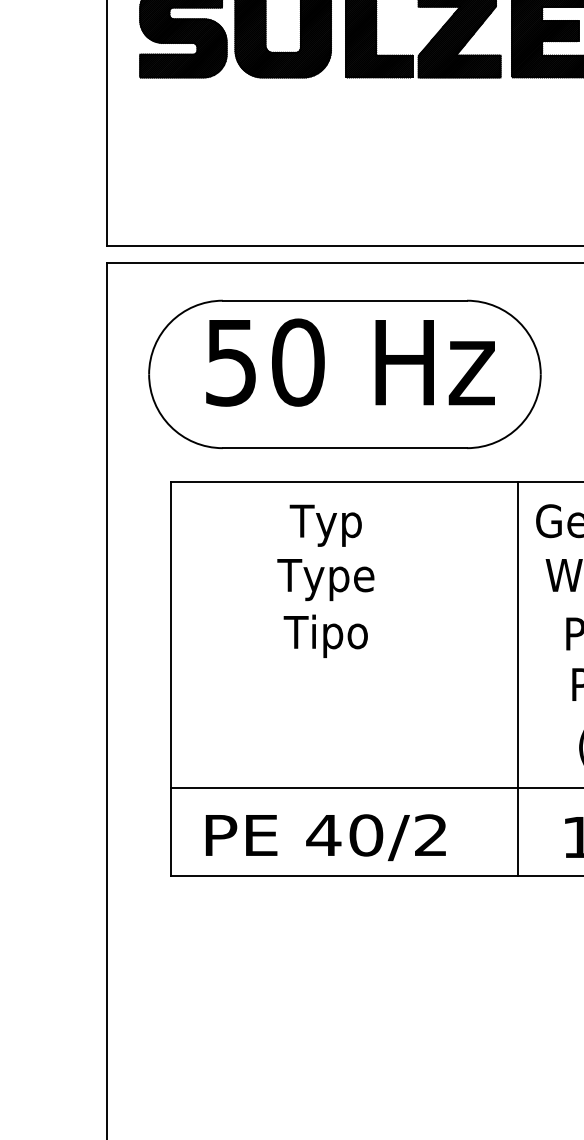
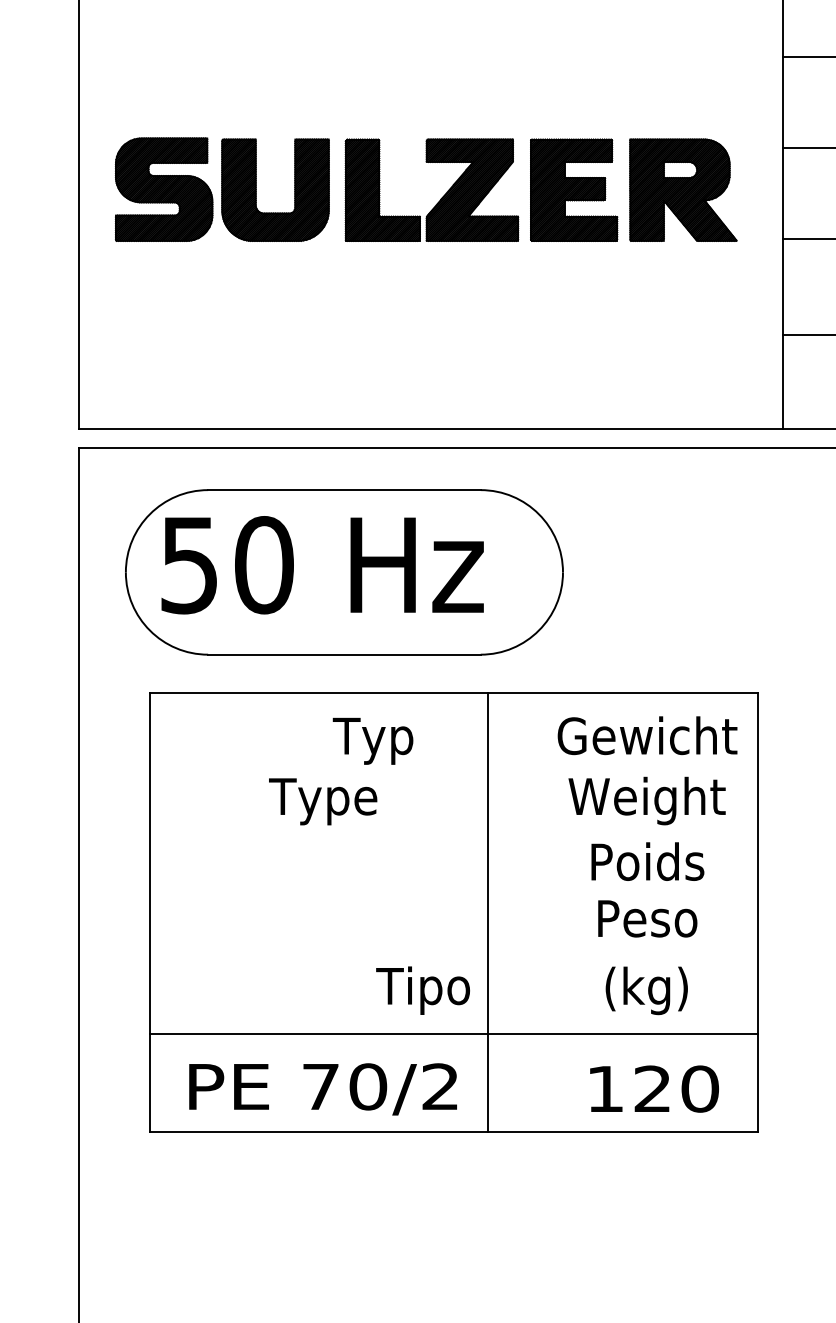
text: (350, 362) -> (322, 565), moved
text: (325, 525) -> (372, 740), moved
text: (325, 636) -> (422, 990), moved
line: (518, 678) -> (488, 911), moved
text: (323, 835) -> (320, 1086), 40/2 -> 70/2

